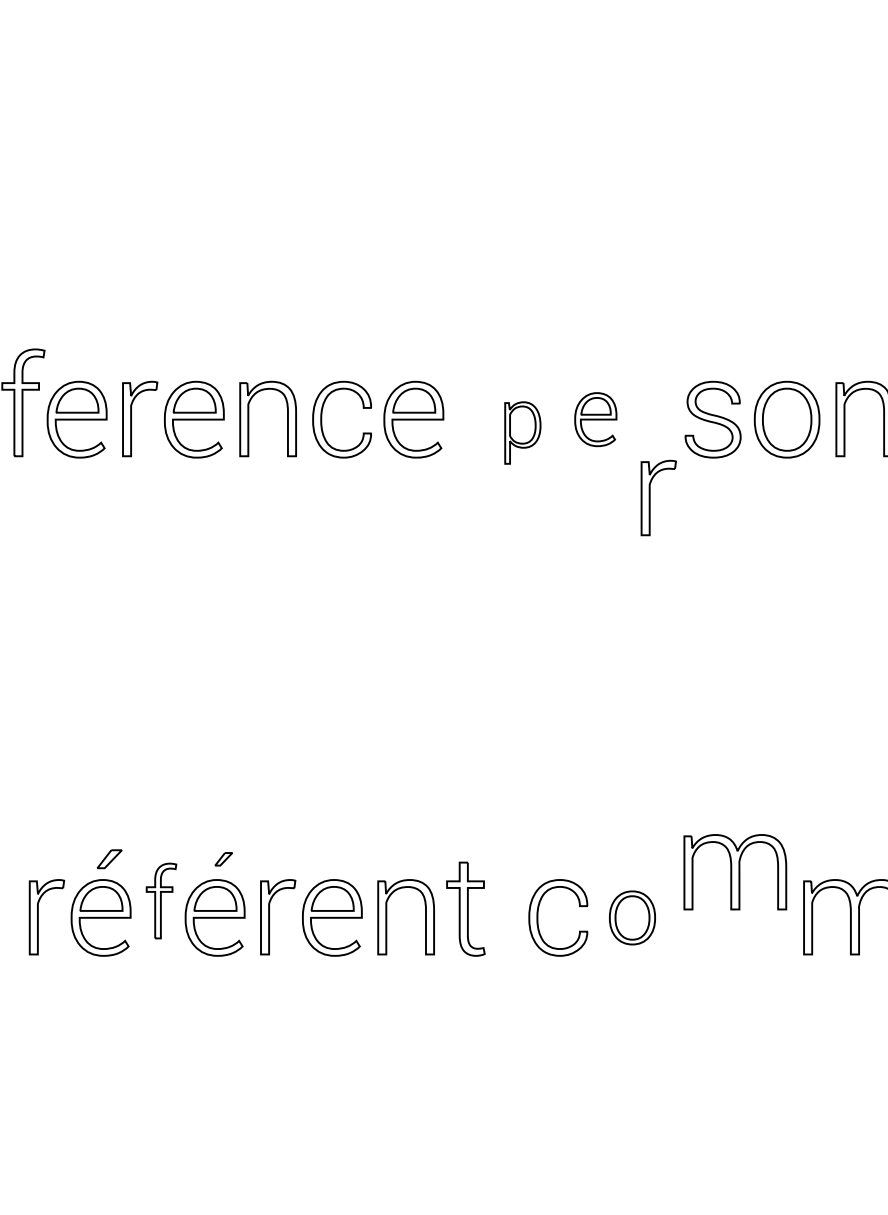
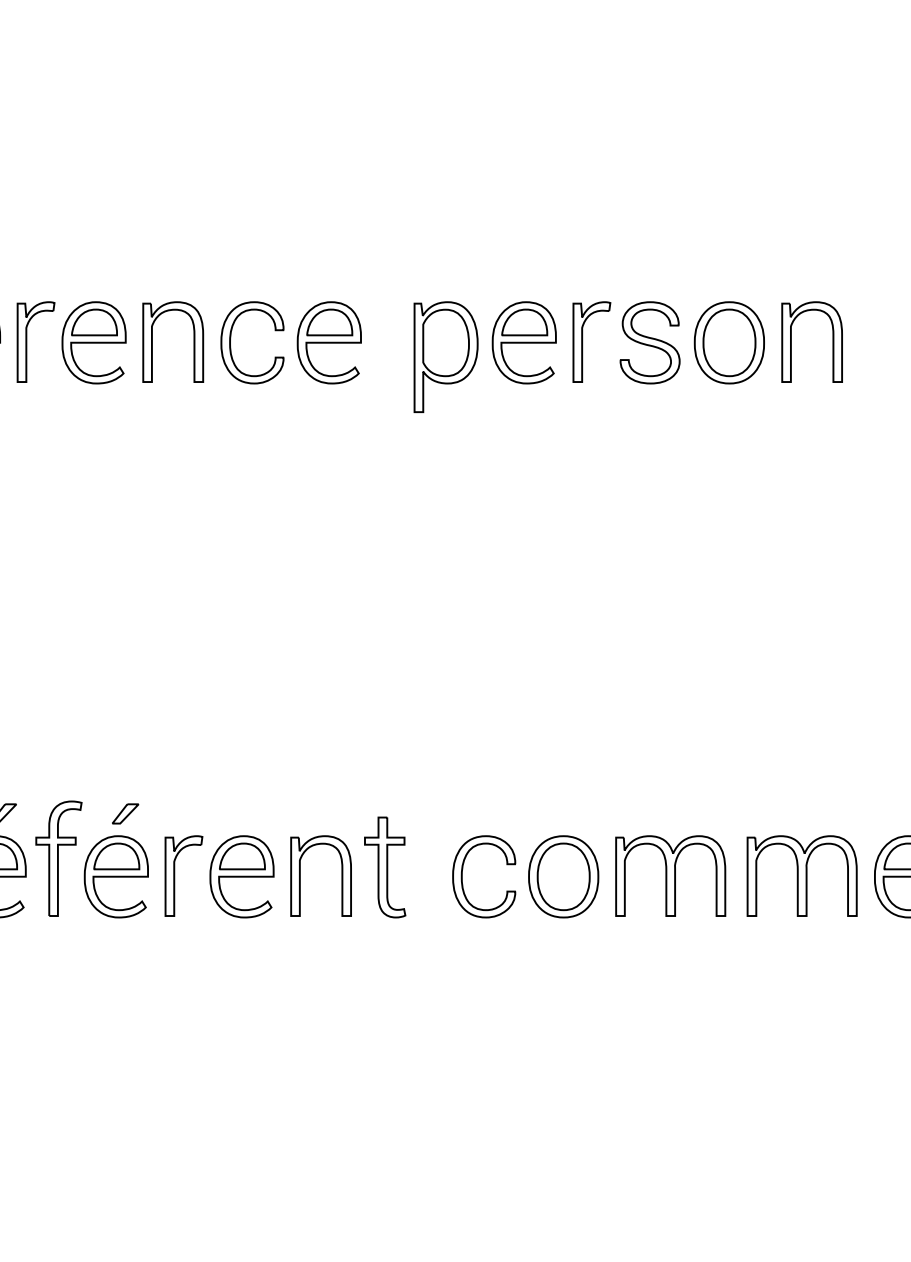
part: (595, 419) -> (524, 342), size x1.43
part: (522, 432) -> (445, 356), size x1.67
part: (650, 497) -> (583, 341), moved
part: (223, 859) -> (125, 814), size x1.43
part: (735, 872) -> (670, 876), moved
part: (161, 900) -> (58, 858), size x1.43
part: (632, 917) -> (563, 876), size x1.43

